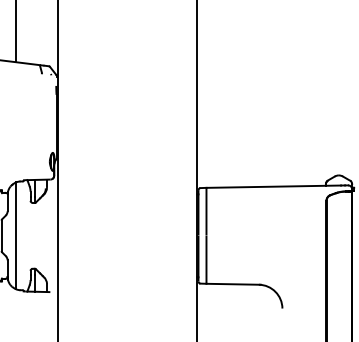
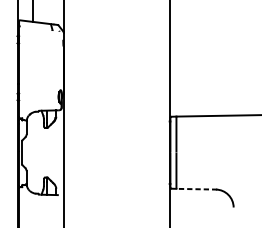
line: (16, 235) -> (33, 152), removed
line: (233, 284) -> (196, 189), solid -> dashed

